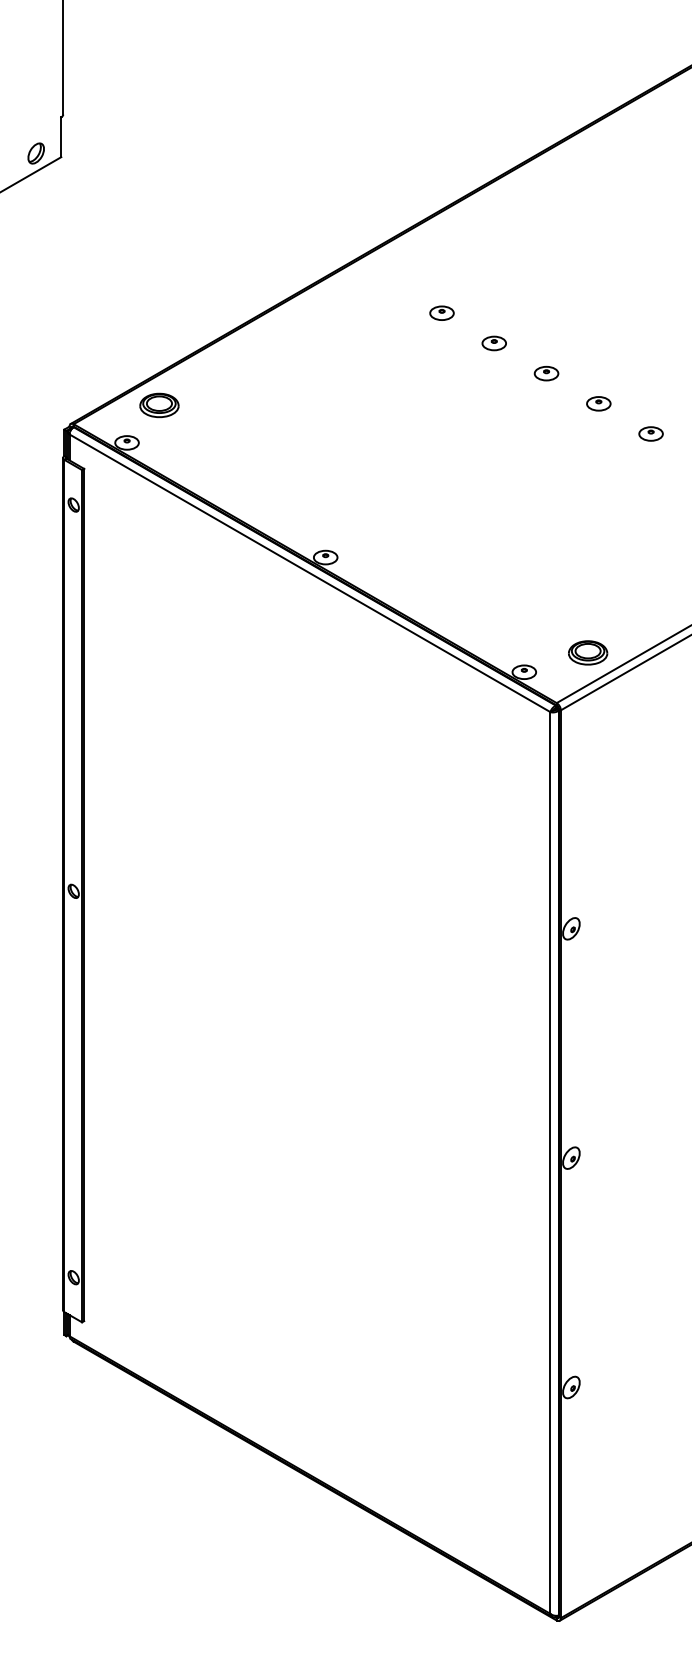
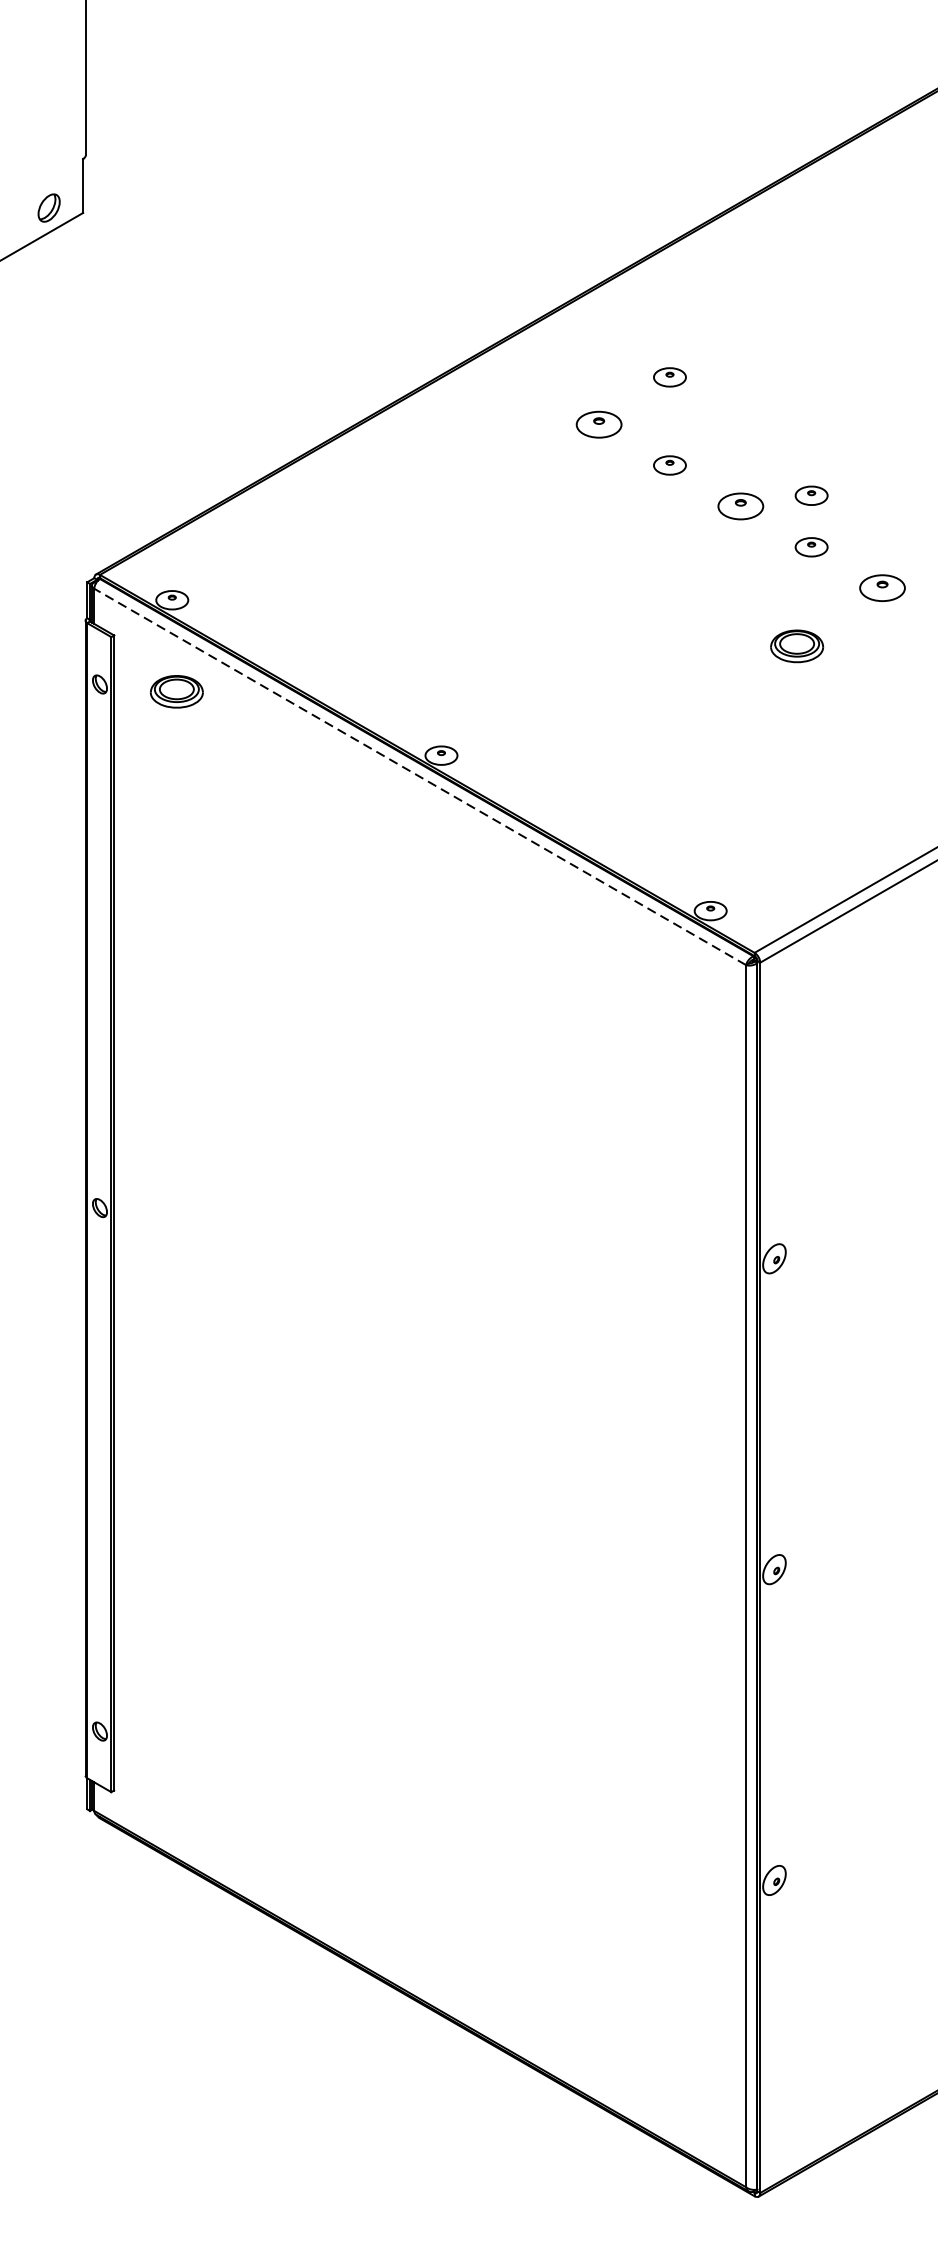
part: (493, 278) -> (668, 377), added
part: (441, 312) -> (598, 423), size x1.4
part: (598, 365) -> (811, 495), added
part: (546, 373) -> (740, 506), size x1.4
part: (159, 405) -> (176, 691), moved
part: (650, 433) -> (881, 587), size x1.4
line: (310, 573) -> (420, 777), solid -> dashed
part: (588, 652) -> (797, 645), moved

